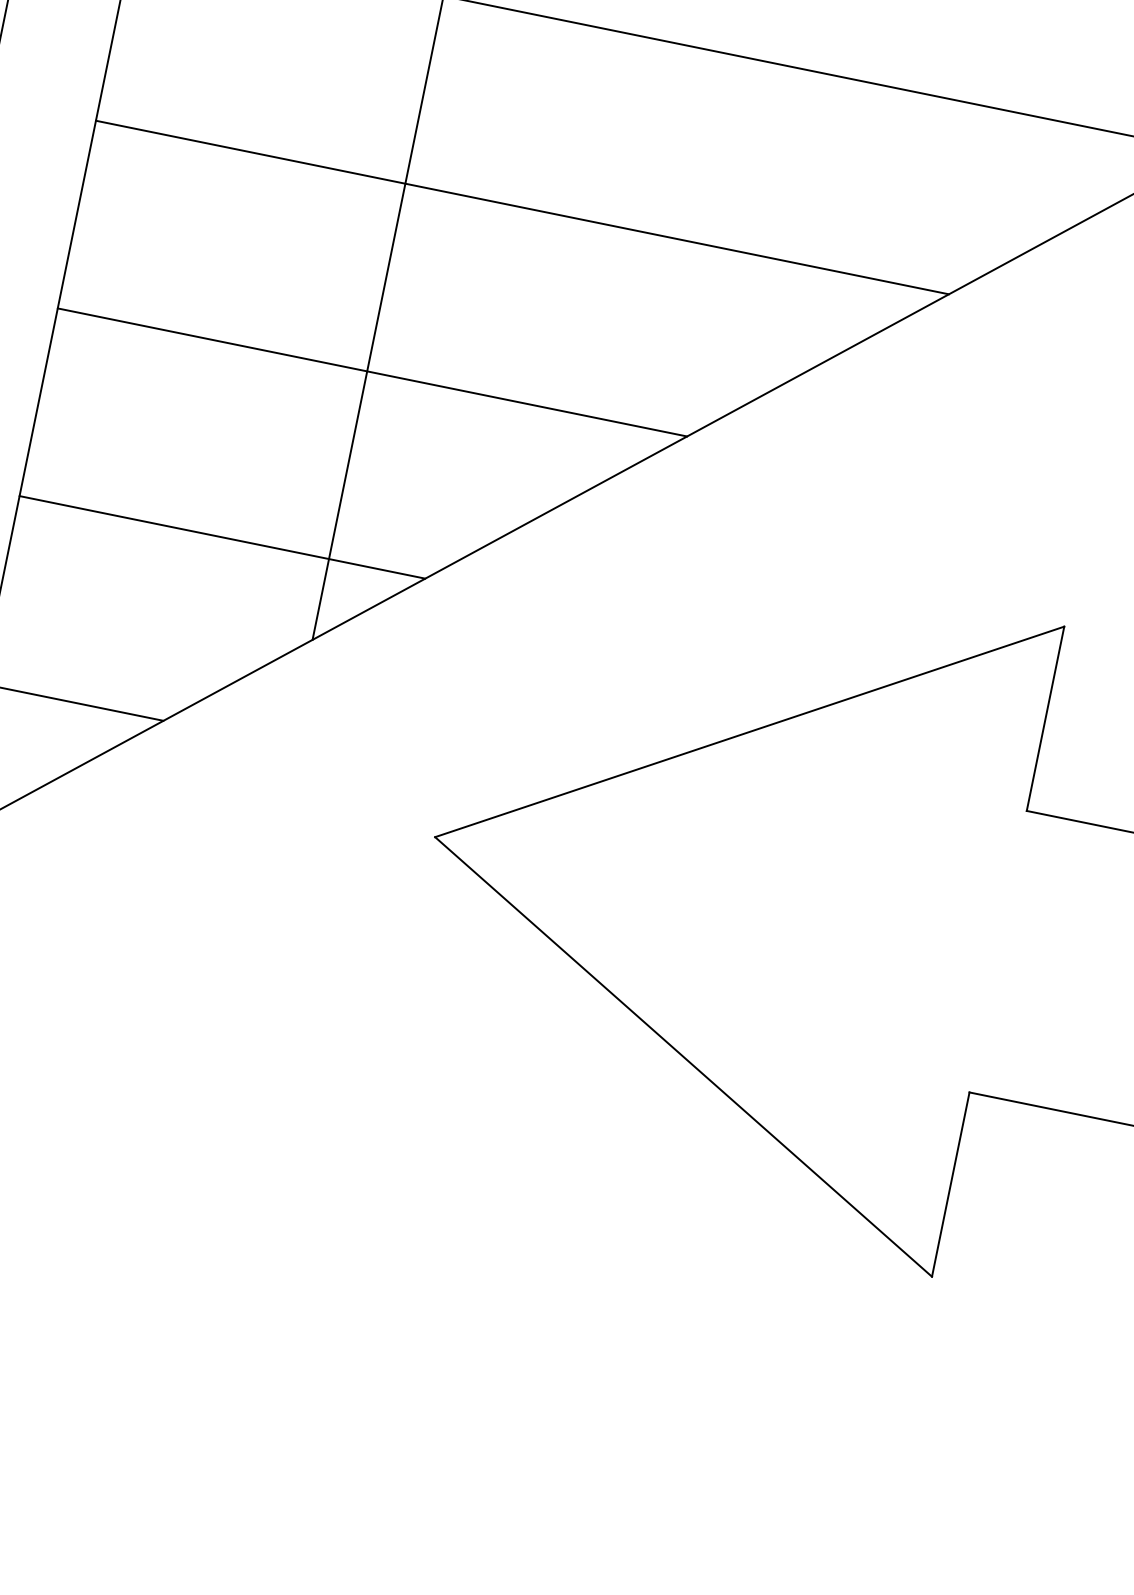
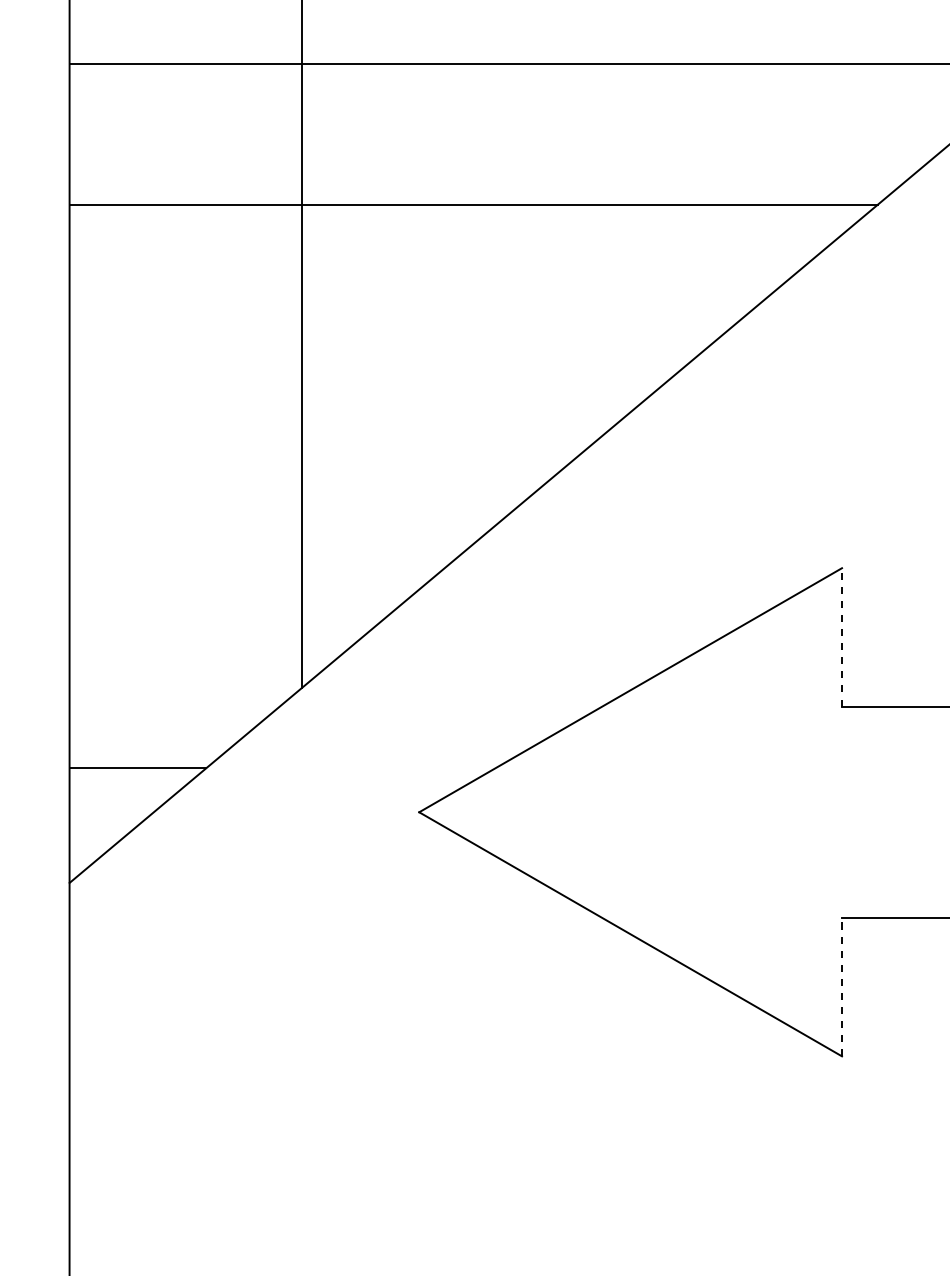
line: (521, 207) -> (389, 345), removed
line: (371, 372) -> (305, 486), removed
line: (221, 537) -> (221, 627), removed
line: (1046, 717) -> (842, 636), solid -> dashed
line: (951, 1183) -> (842, 986), solid -> dashed

